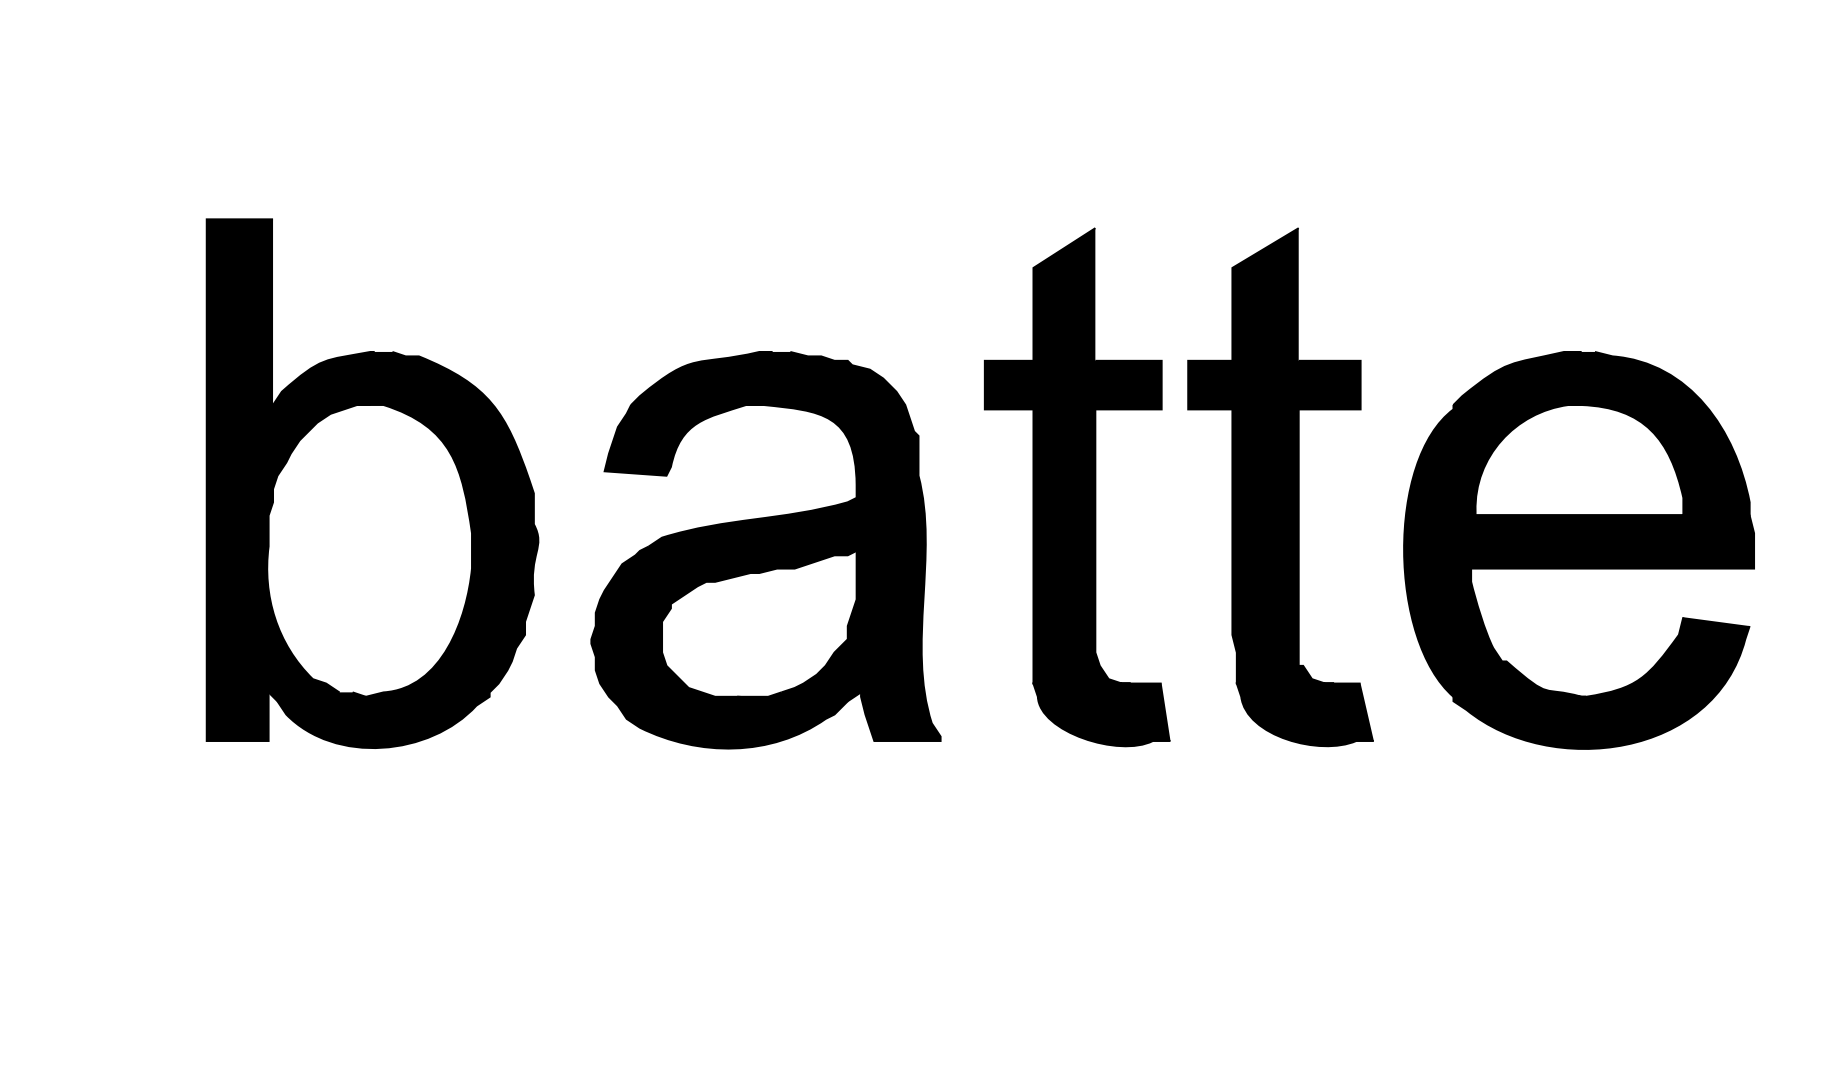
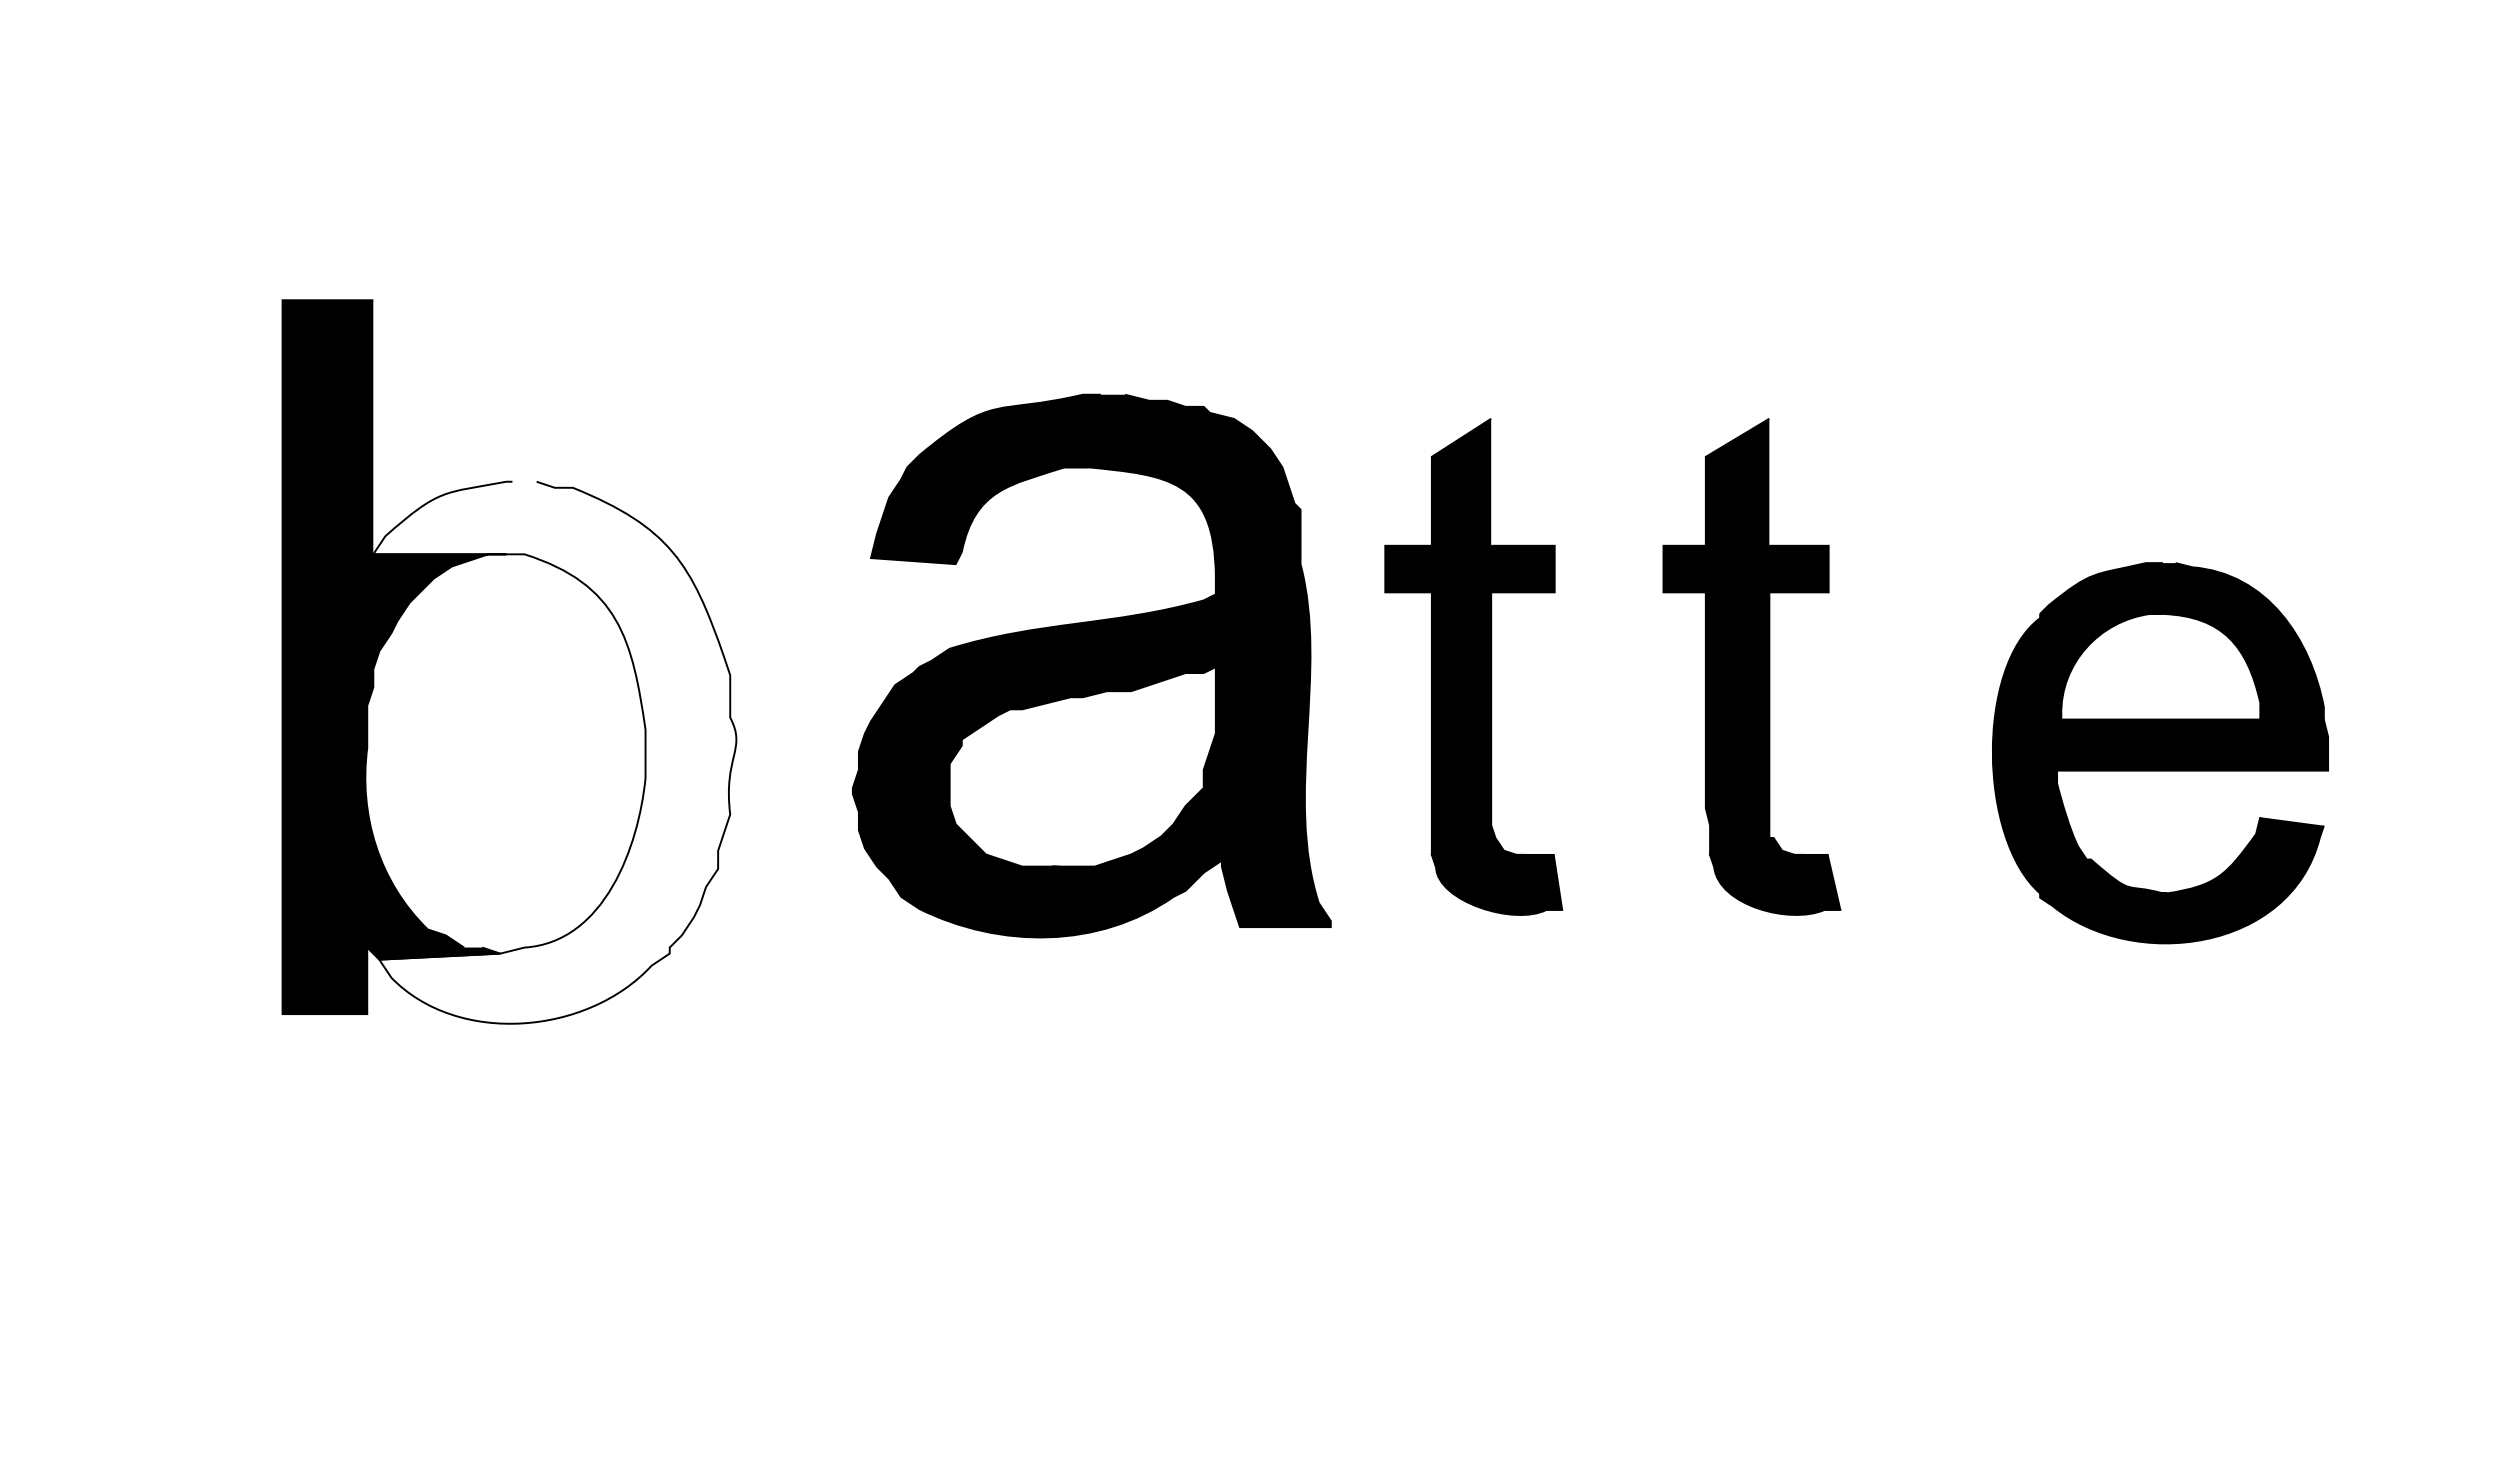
part: (1077, 486) -> (1473, 666), size x0.7
part: (1280, 486) -> (1751, 666), size x0.7
fill: (405, 549) -> (554, 752), removed
part: (765, 549) -> (1091, 665), moved
part: (1579, 549) -> (2160, 752), size x0.7

